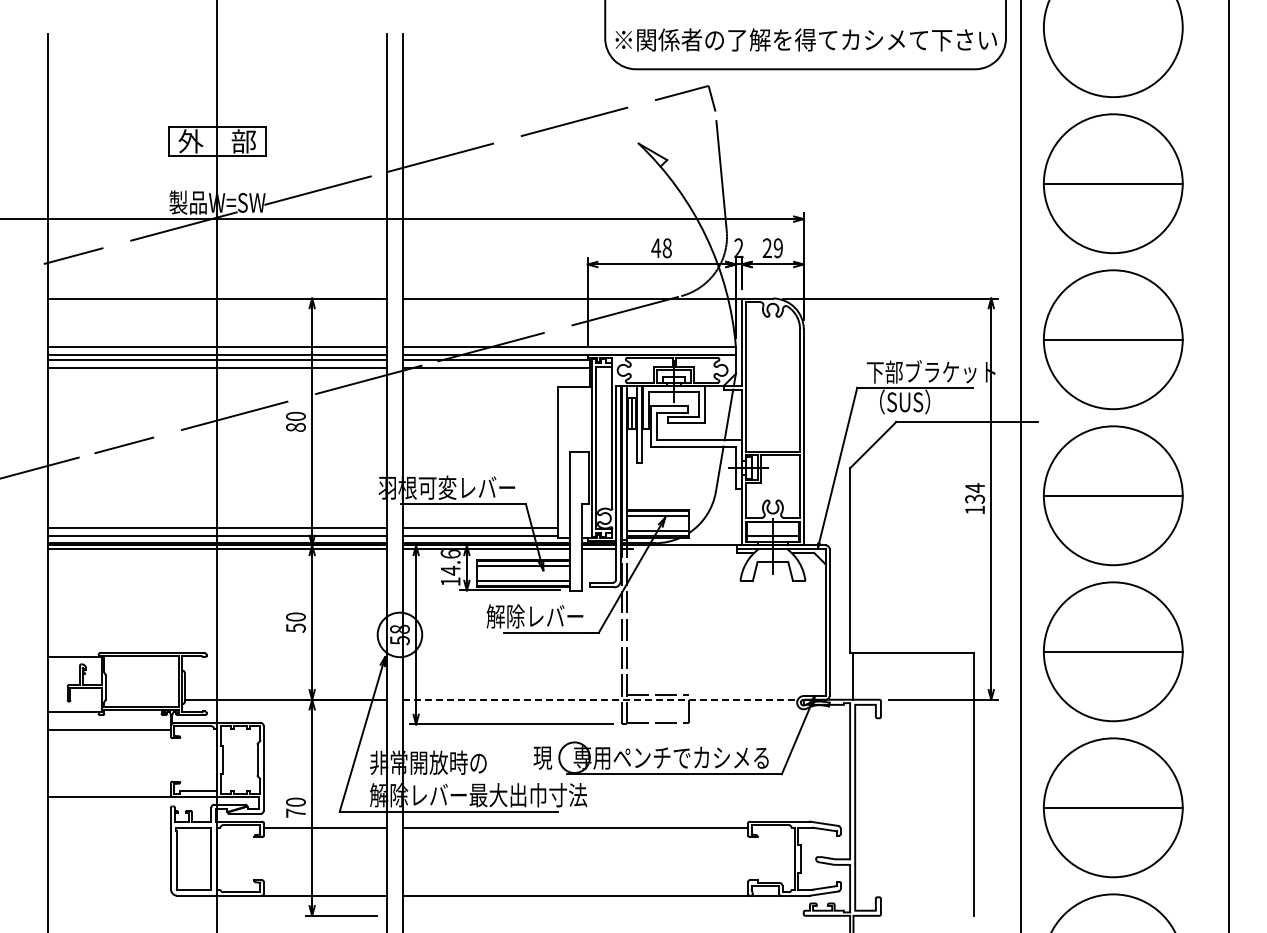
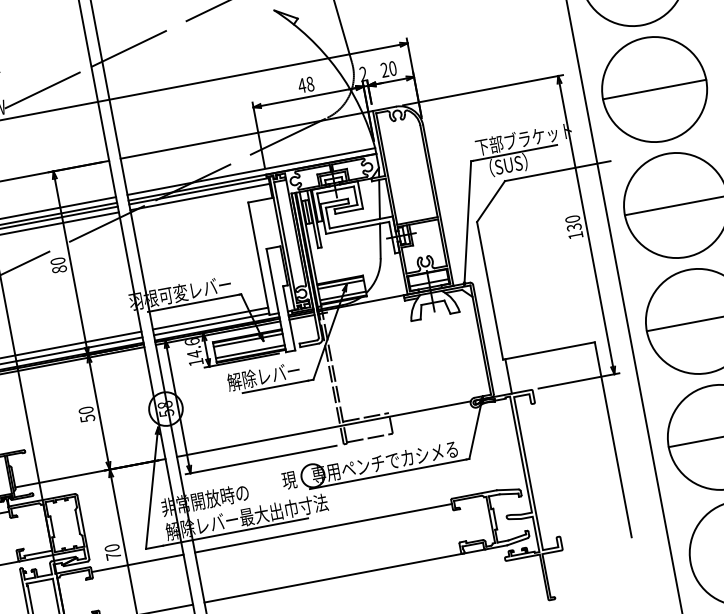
text: (777, 248) -> (392, 68), 29 -> 20
text: (975, 488) -> (573, 219), 134 -> 130
line: (600, 699) -> (324, 428), dashed -> solid

